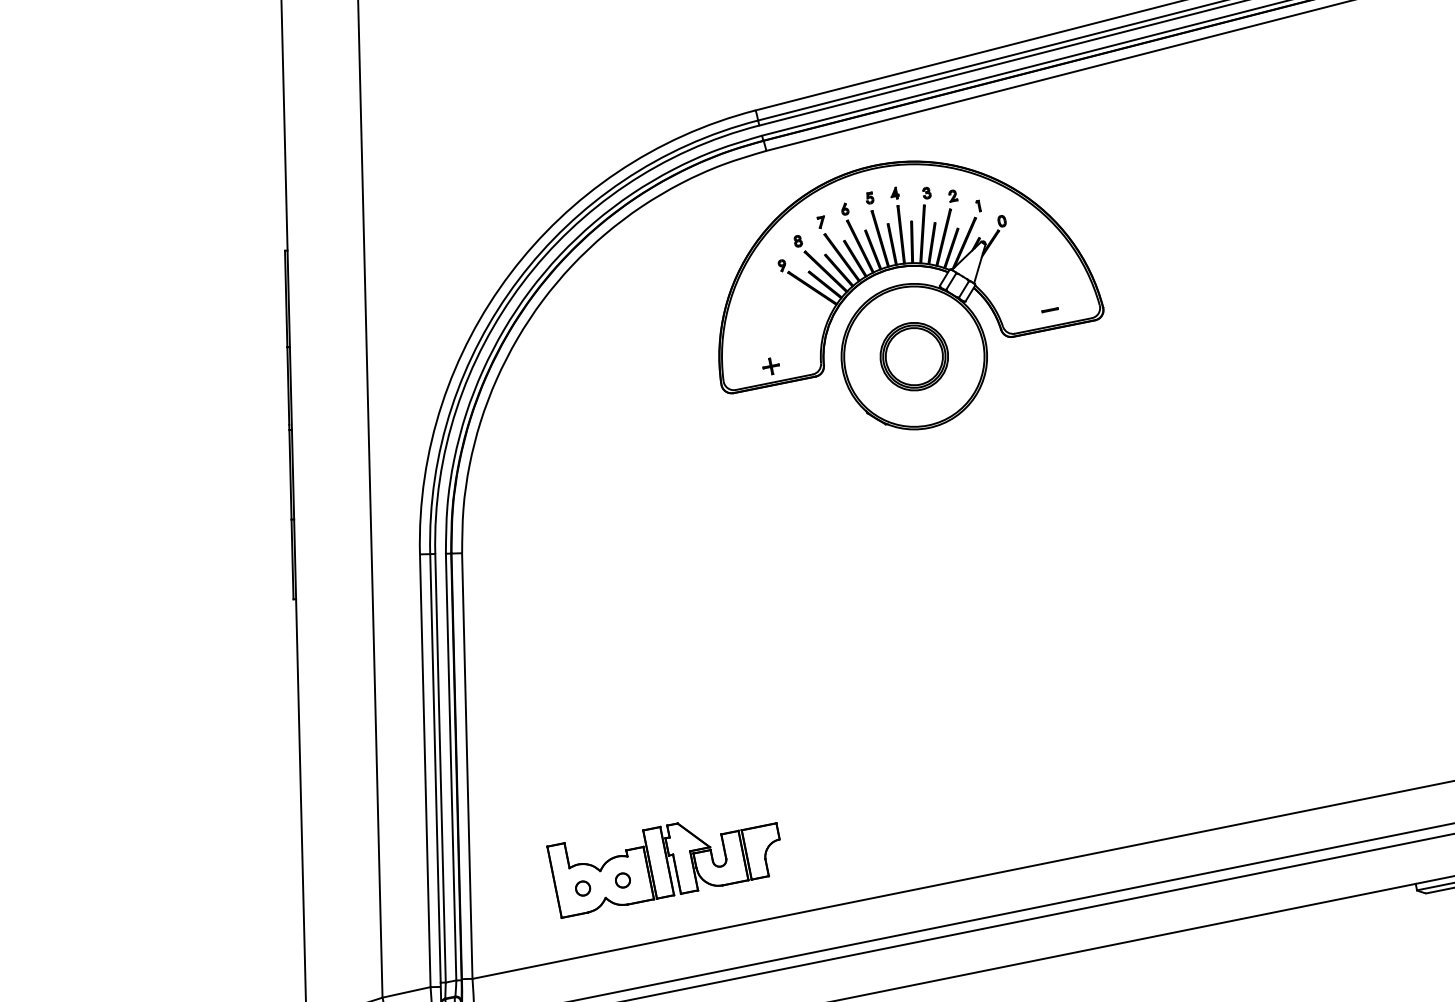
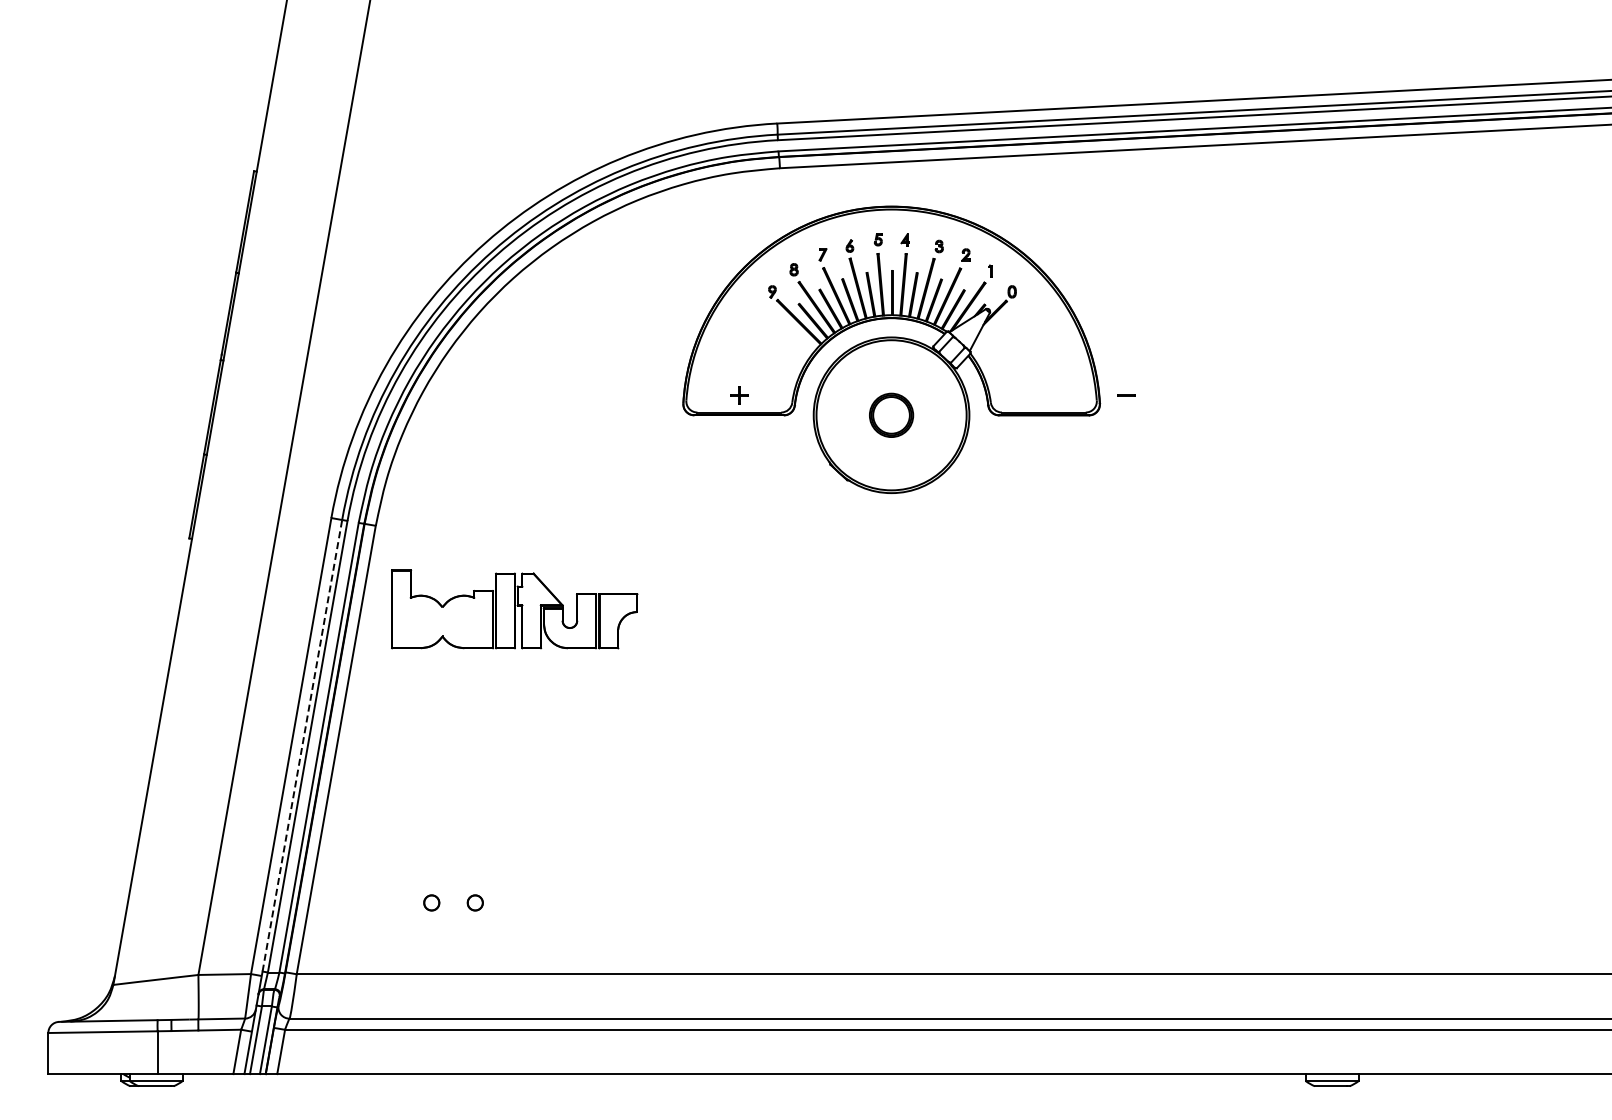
line: (1049, 310) -> (1126, 395), moved
part: (914, 356) -> (891, 415), size x0.6
line: (435, 768) -> (302, 745), solid -> dashed
part: (666, 859) -> (514, 609), moved

